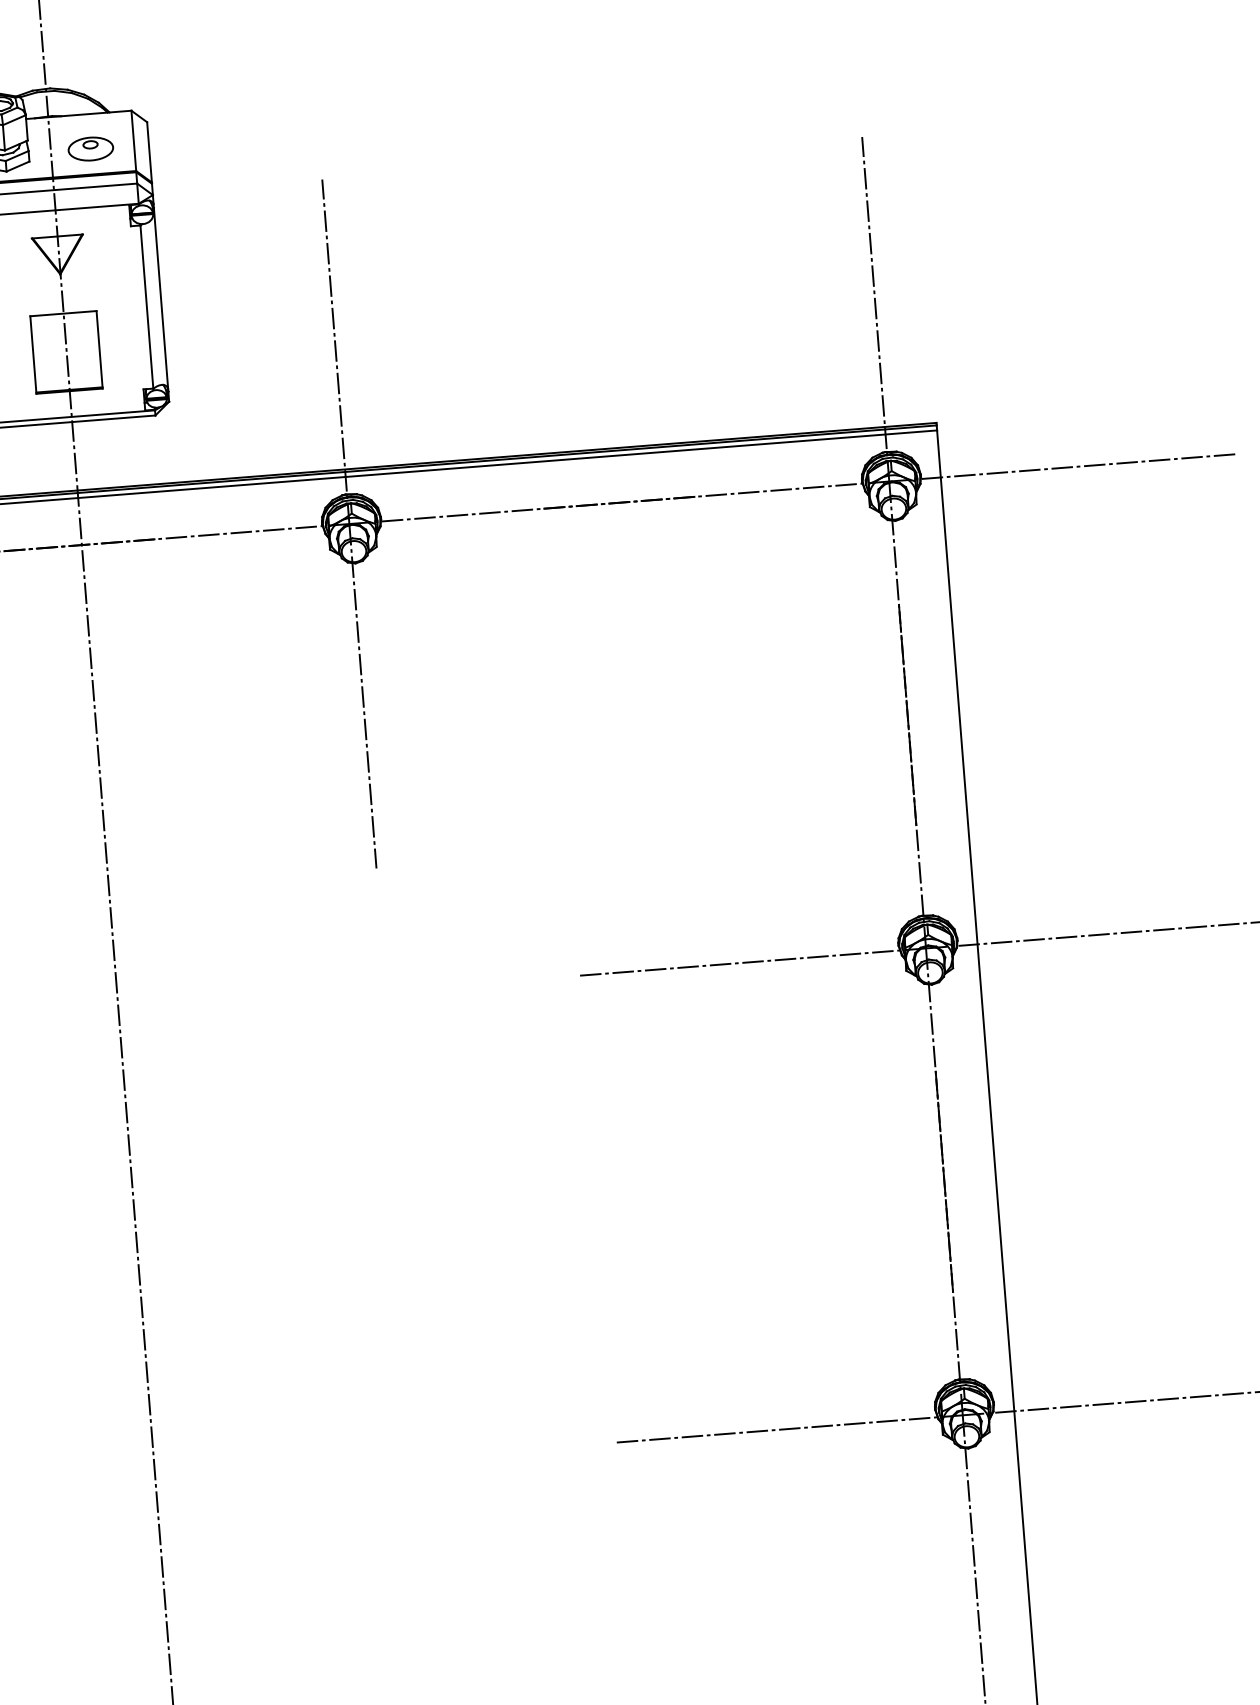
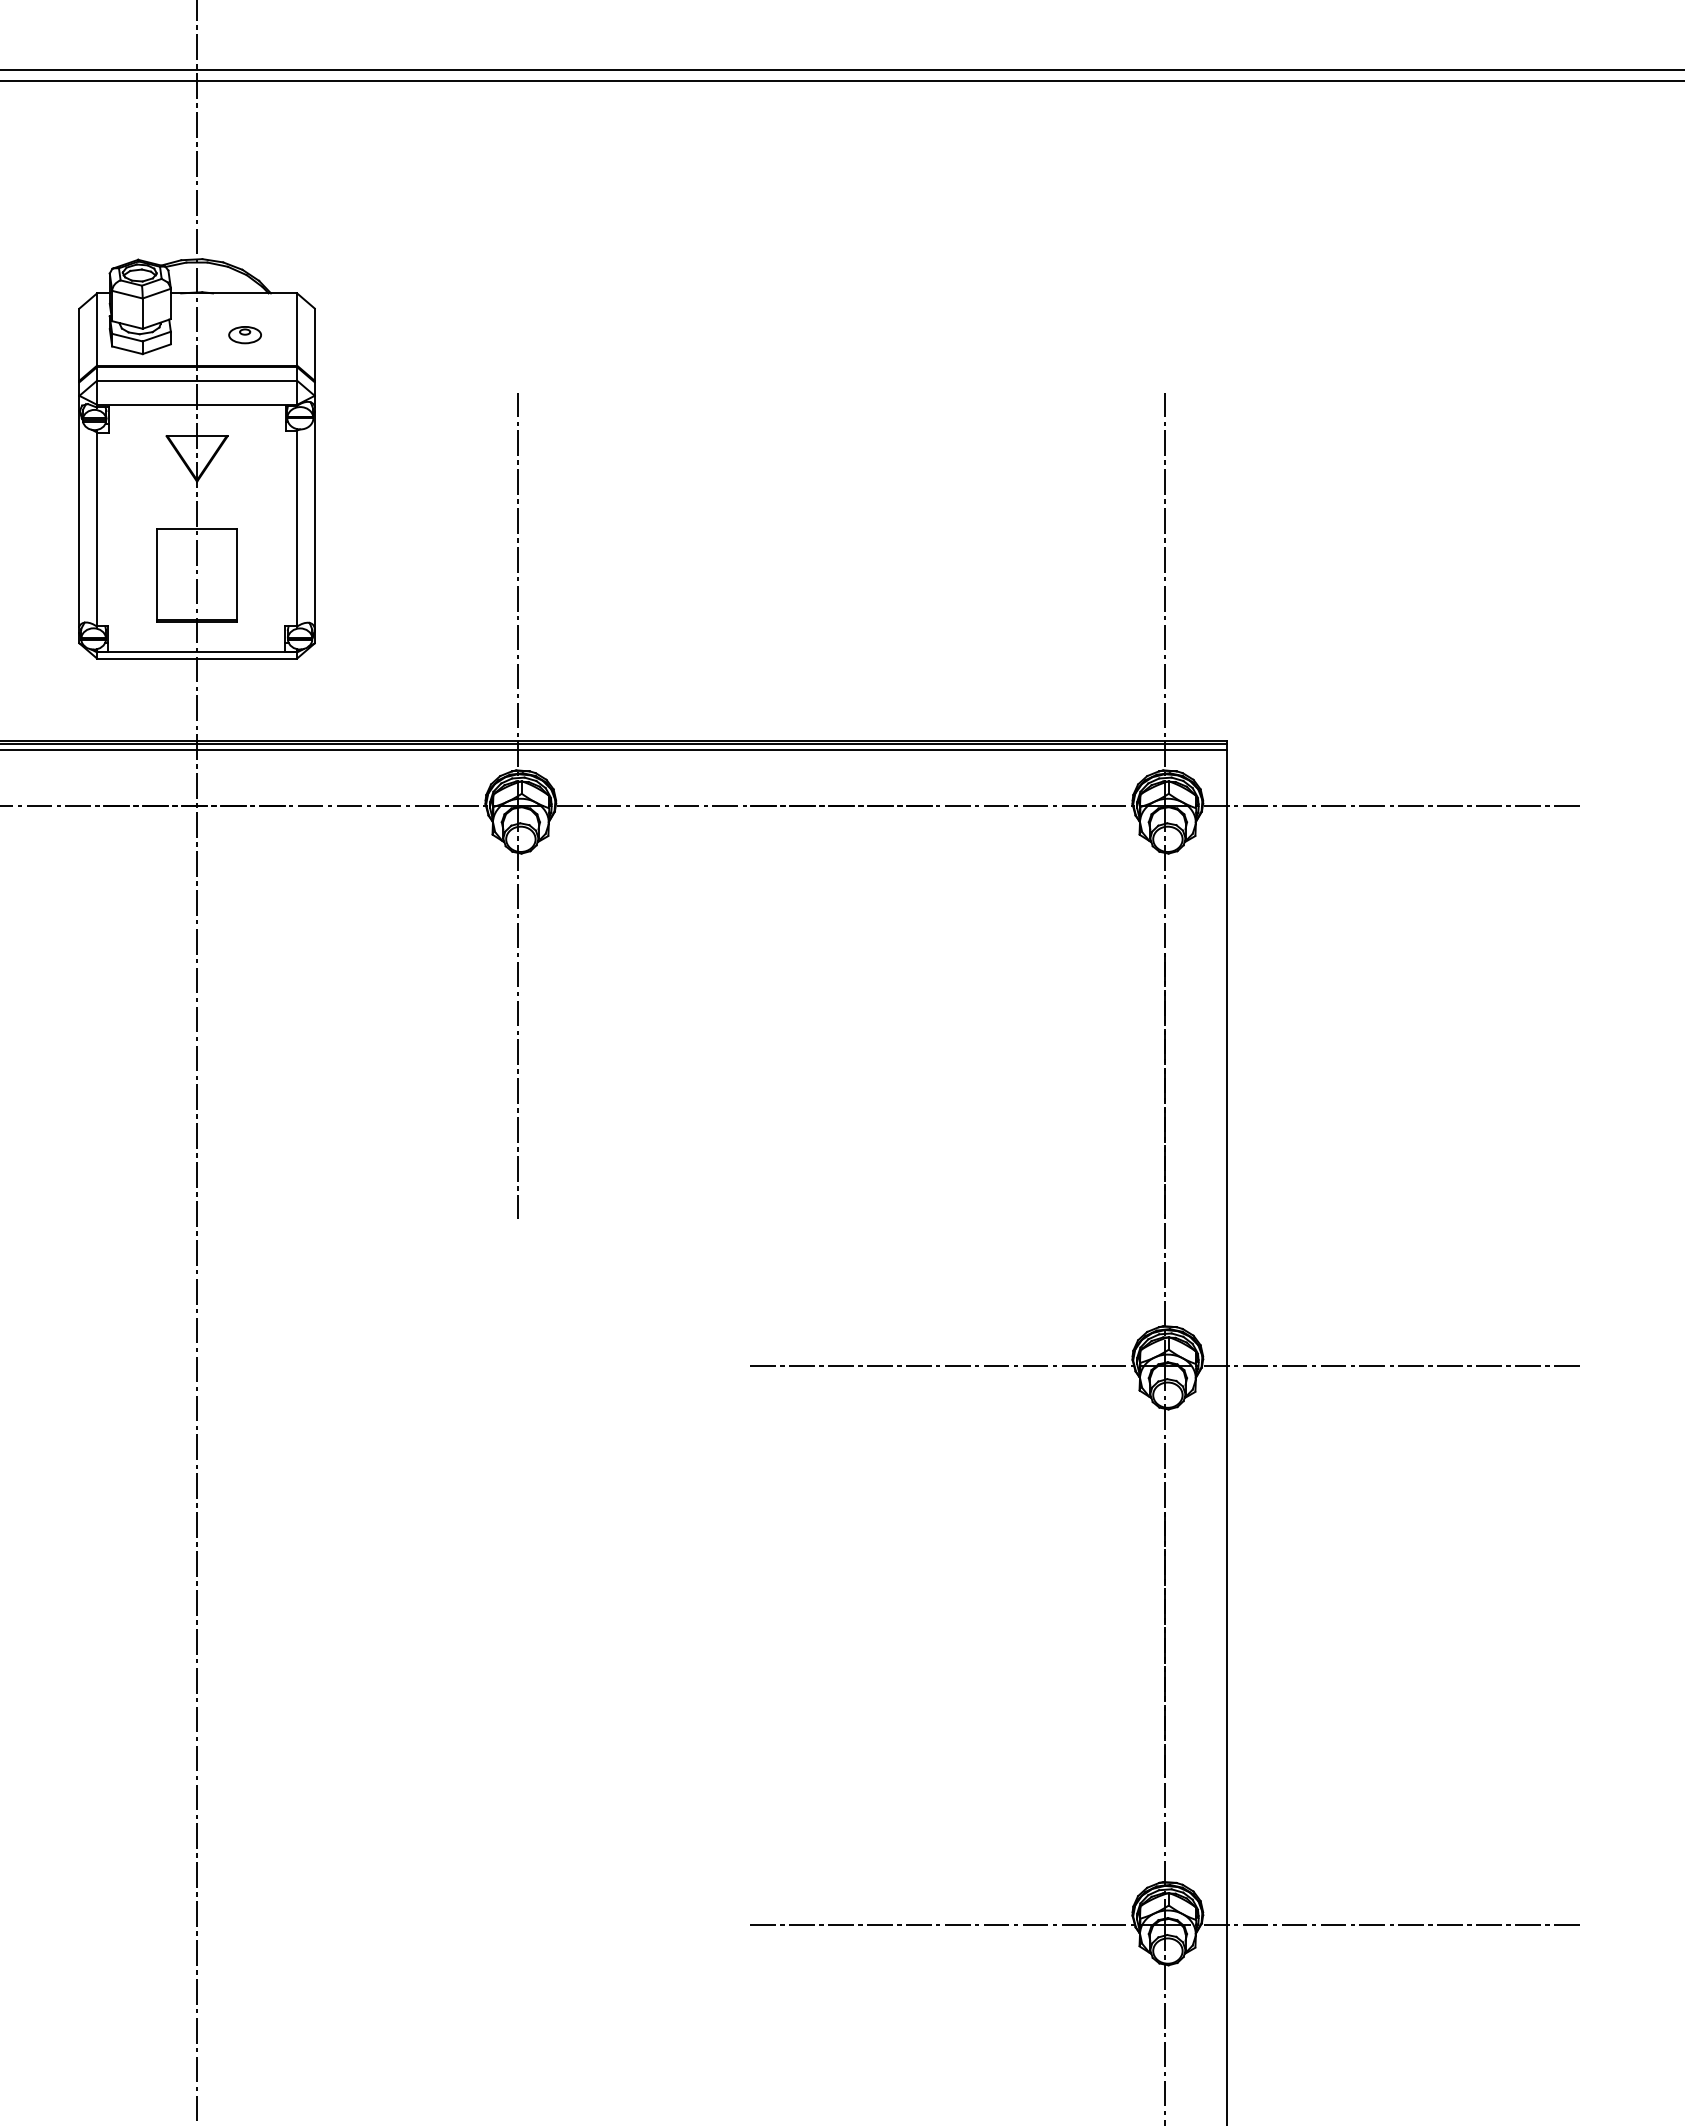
part: (90, 148) -> (244, 334), size x0.6

